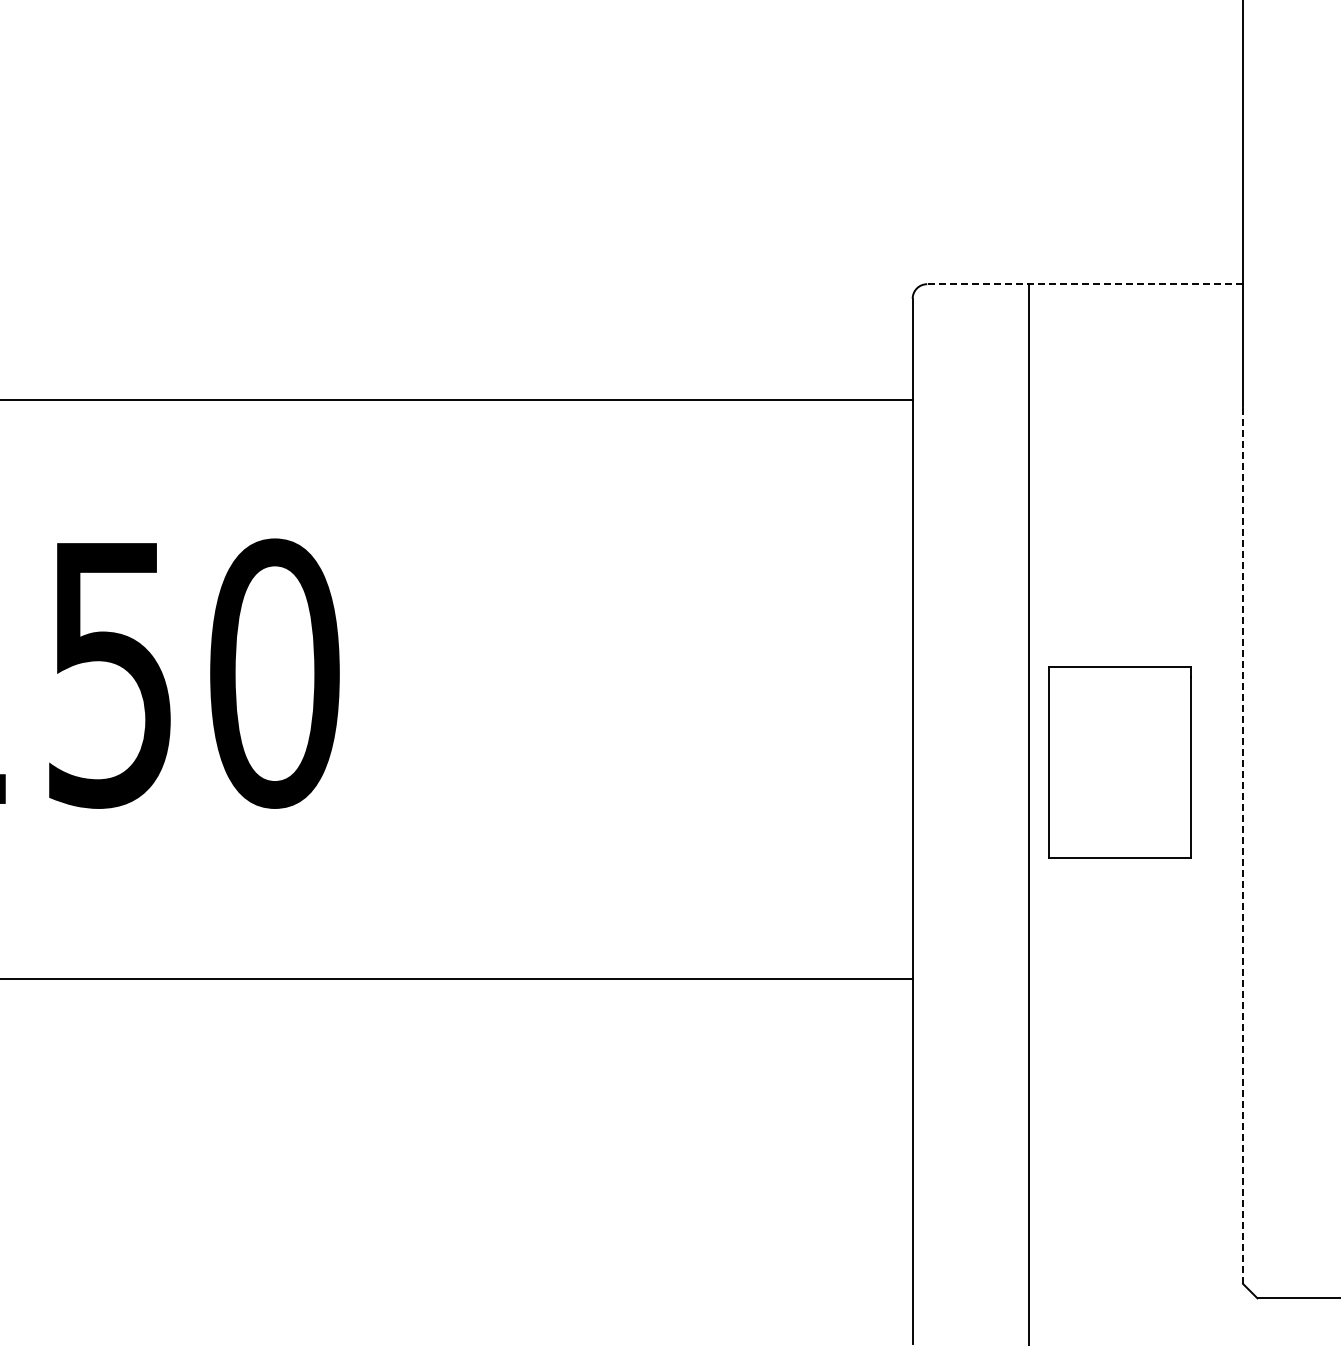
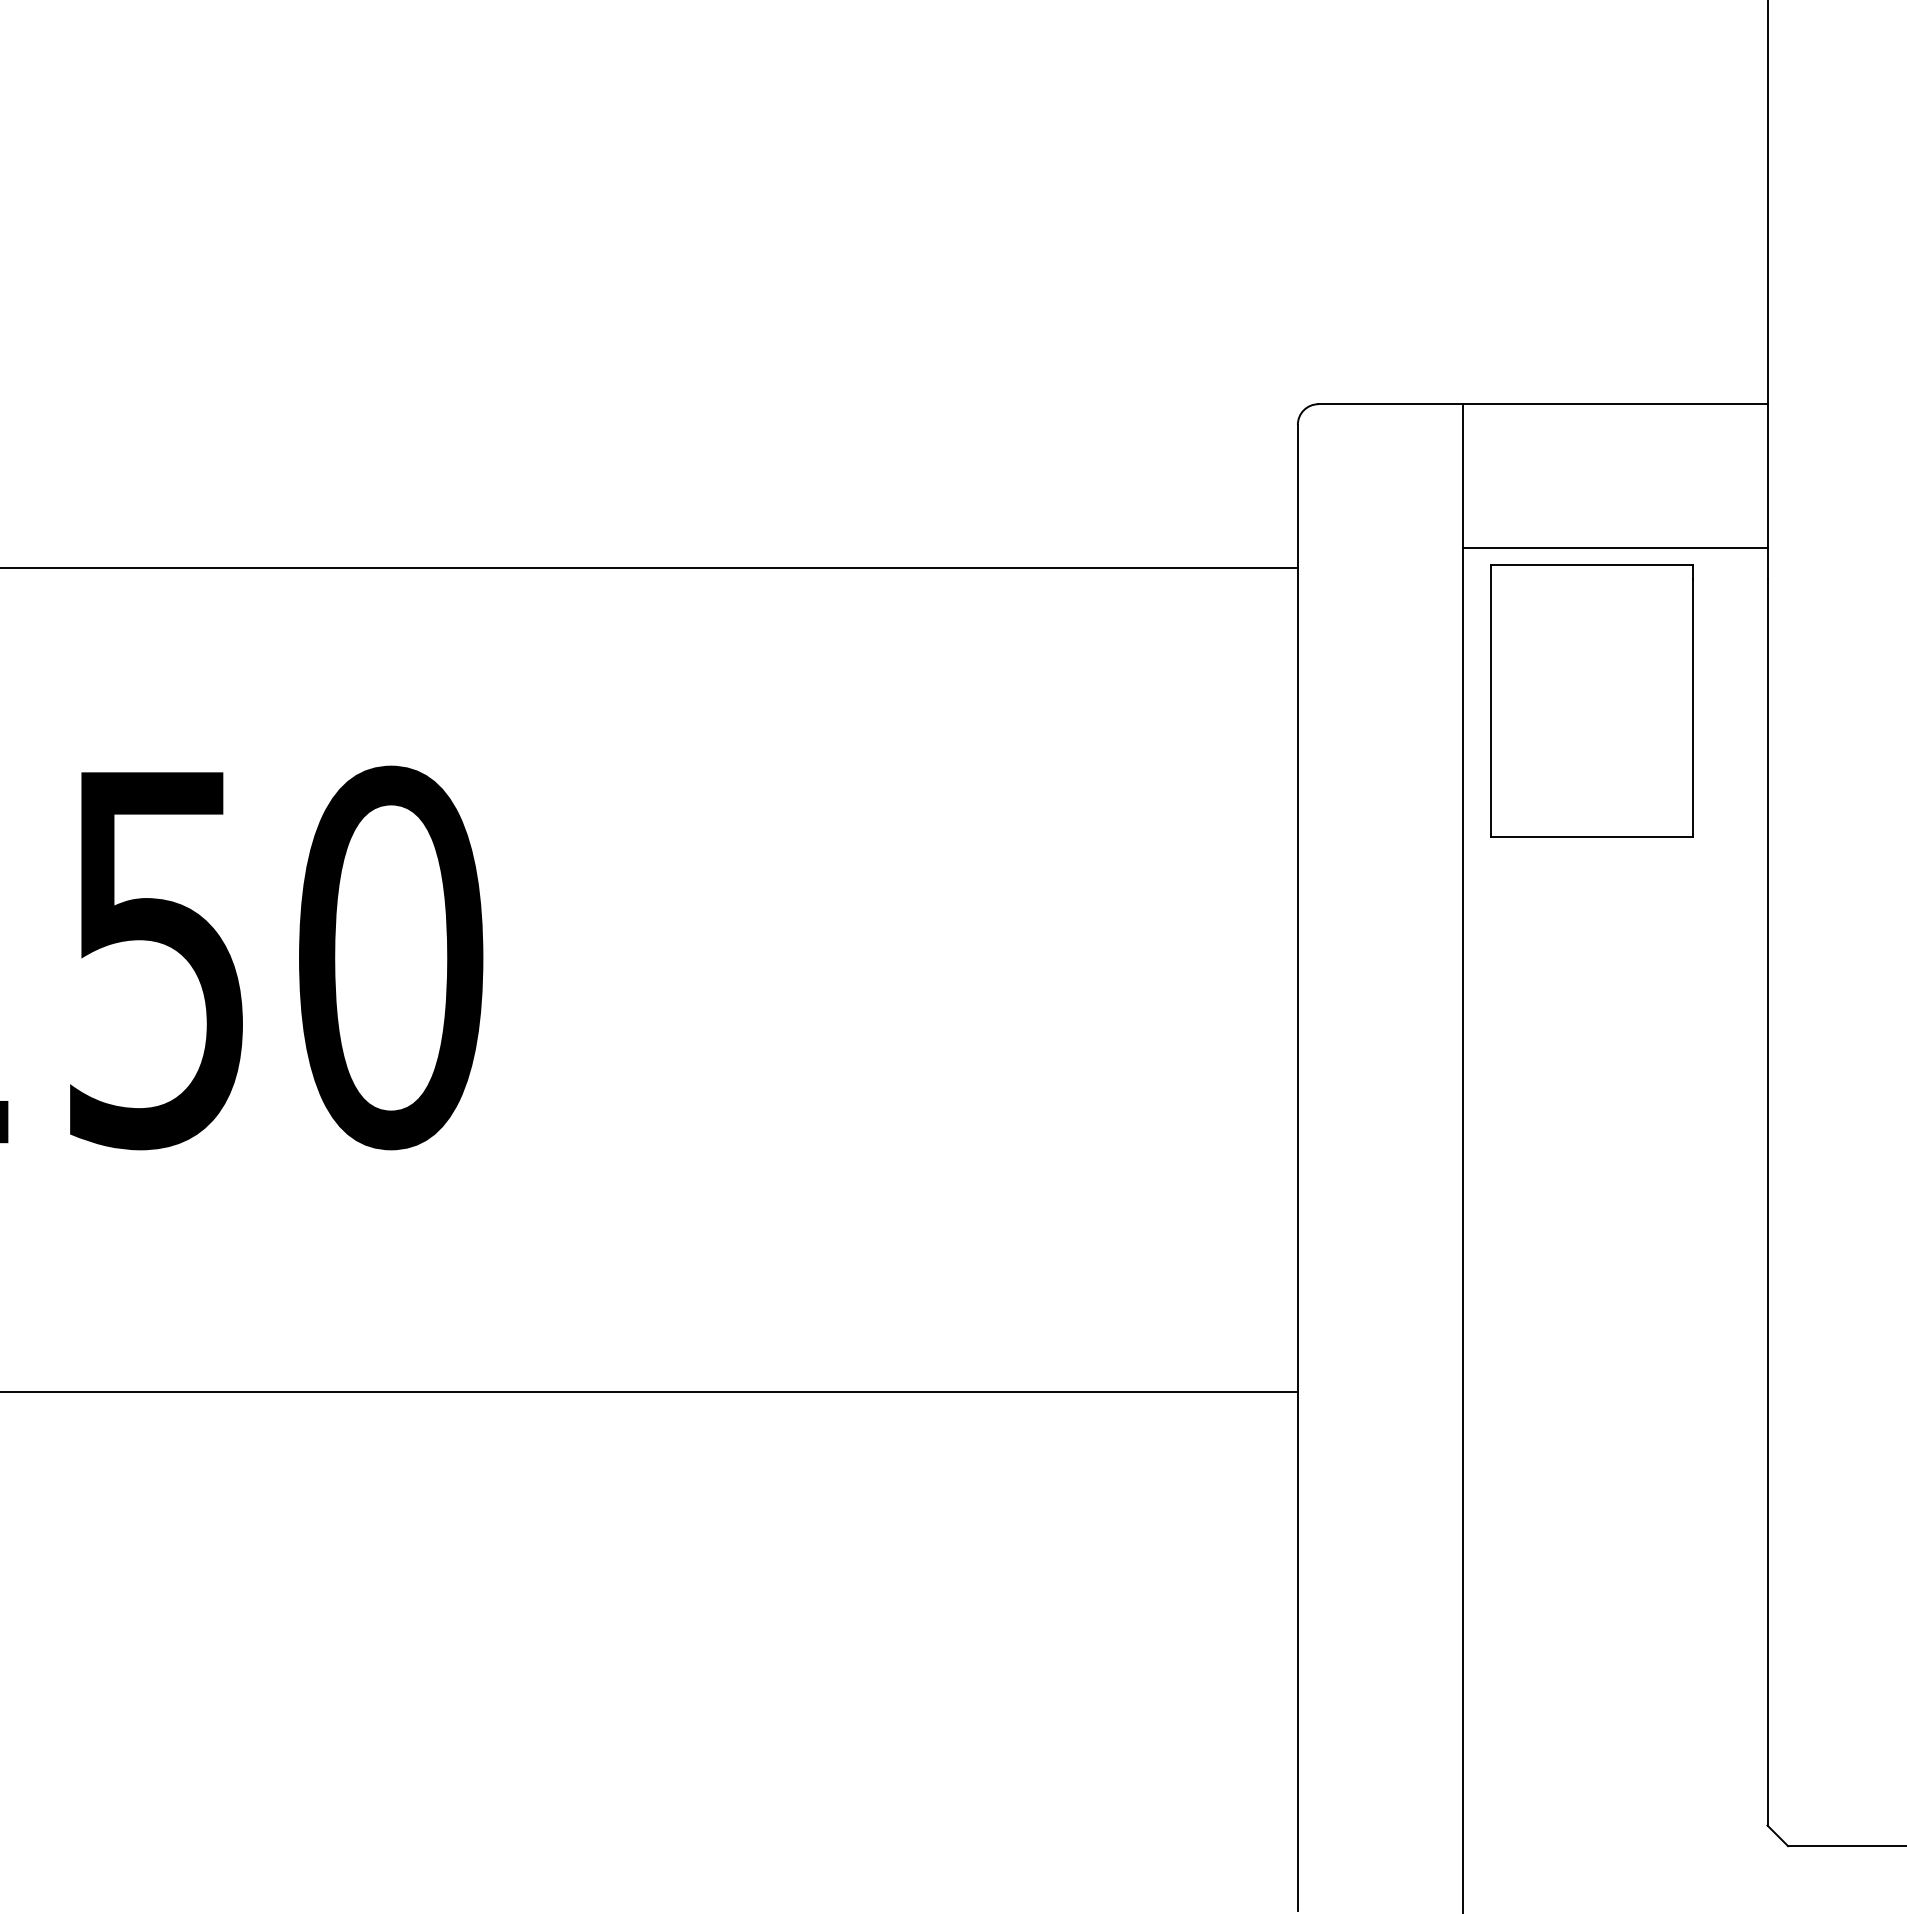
line: (1085, 284) -> (1543, 404), dashed -> solid
line: (1135, 385) -> (1614, 548), added
part: (1119, 762) -> (1591, 700), moved
line: (1243, 845) -> (1768, 1202), dashed -> solid

